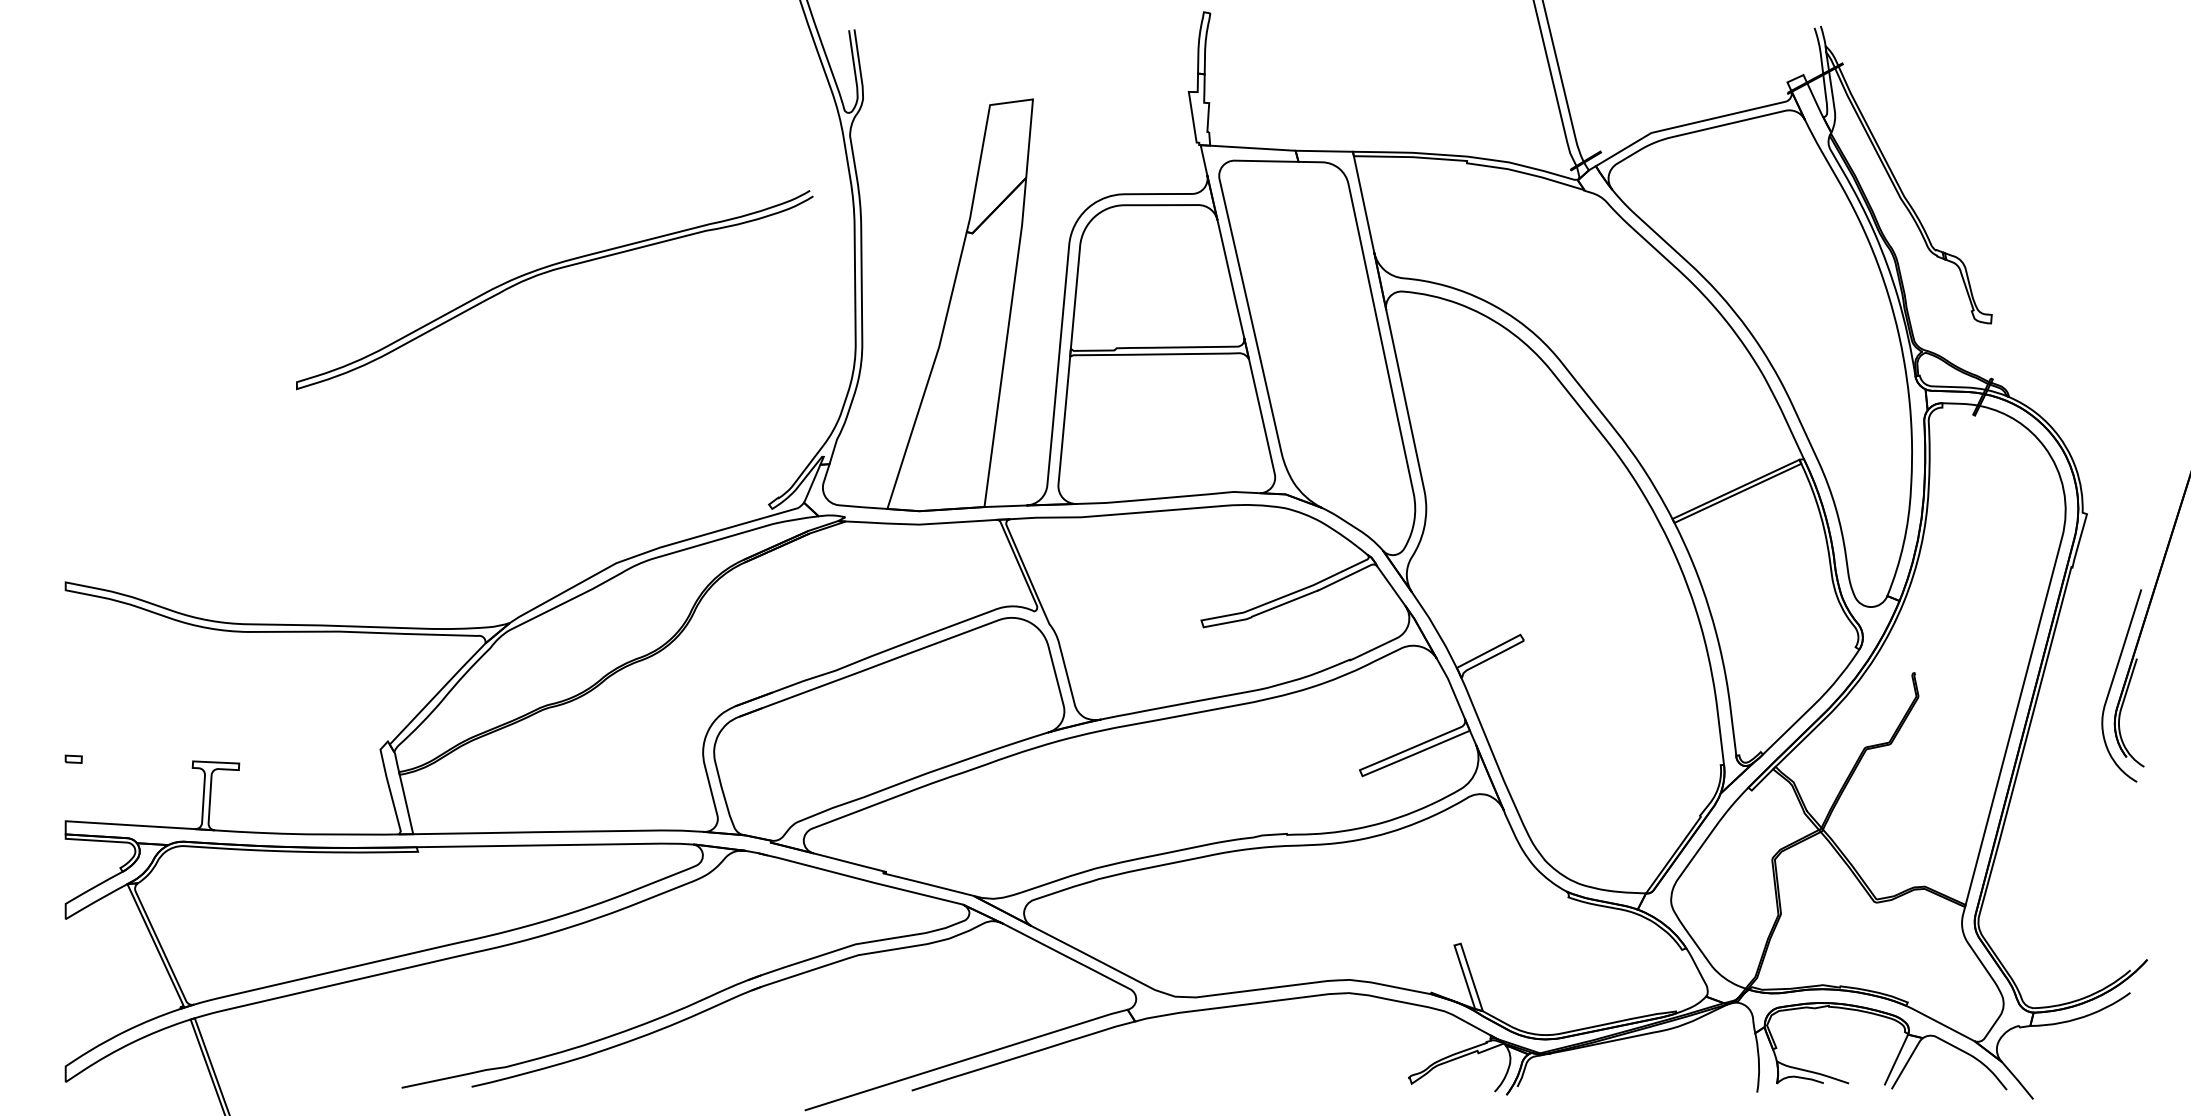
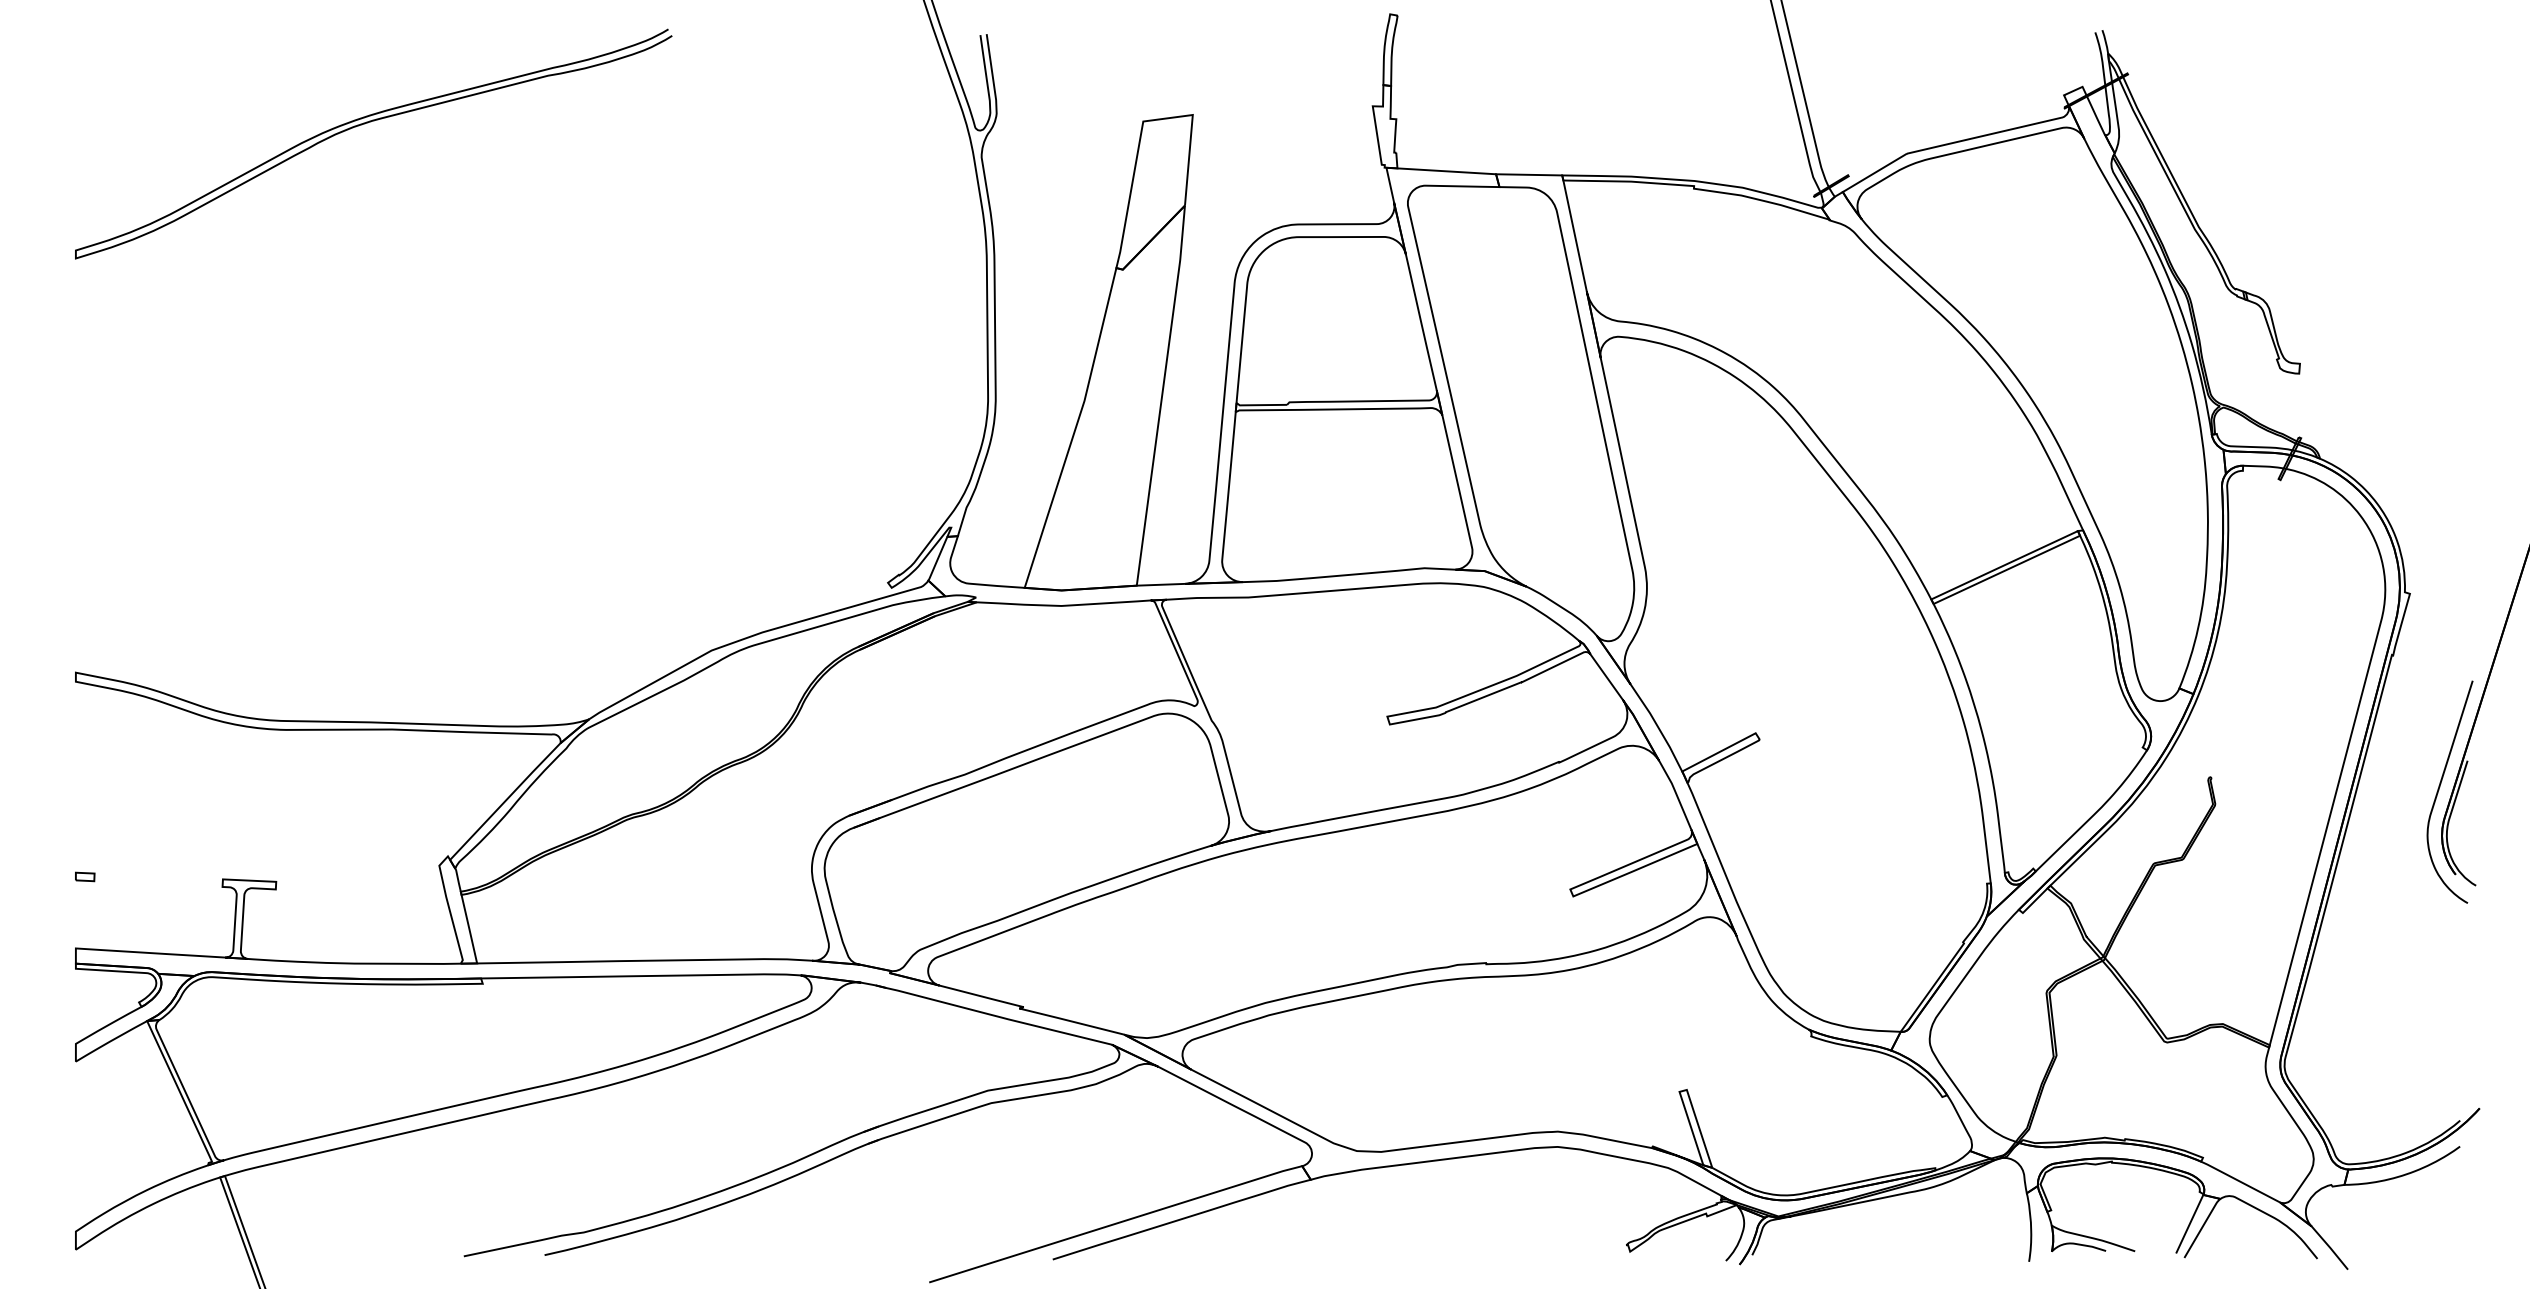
curve: (549, 272) -> (367, 123), moved

